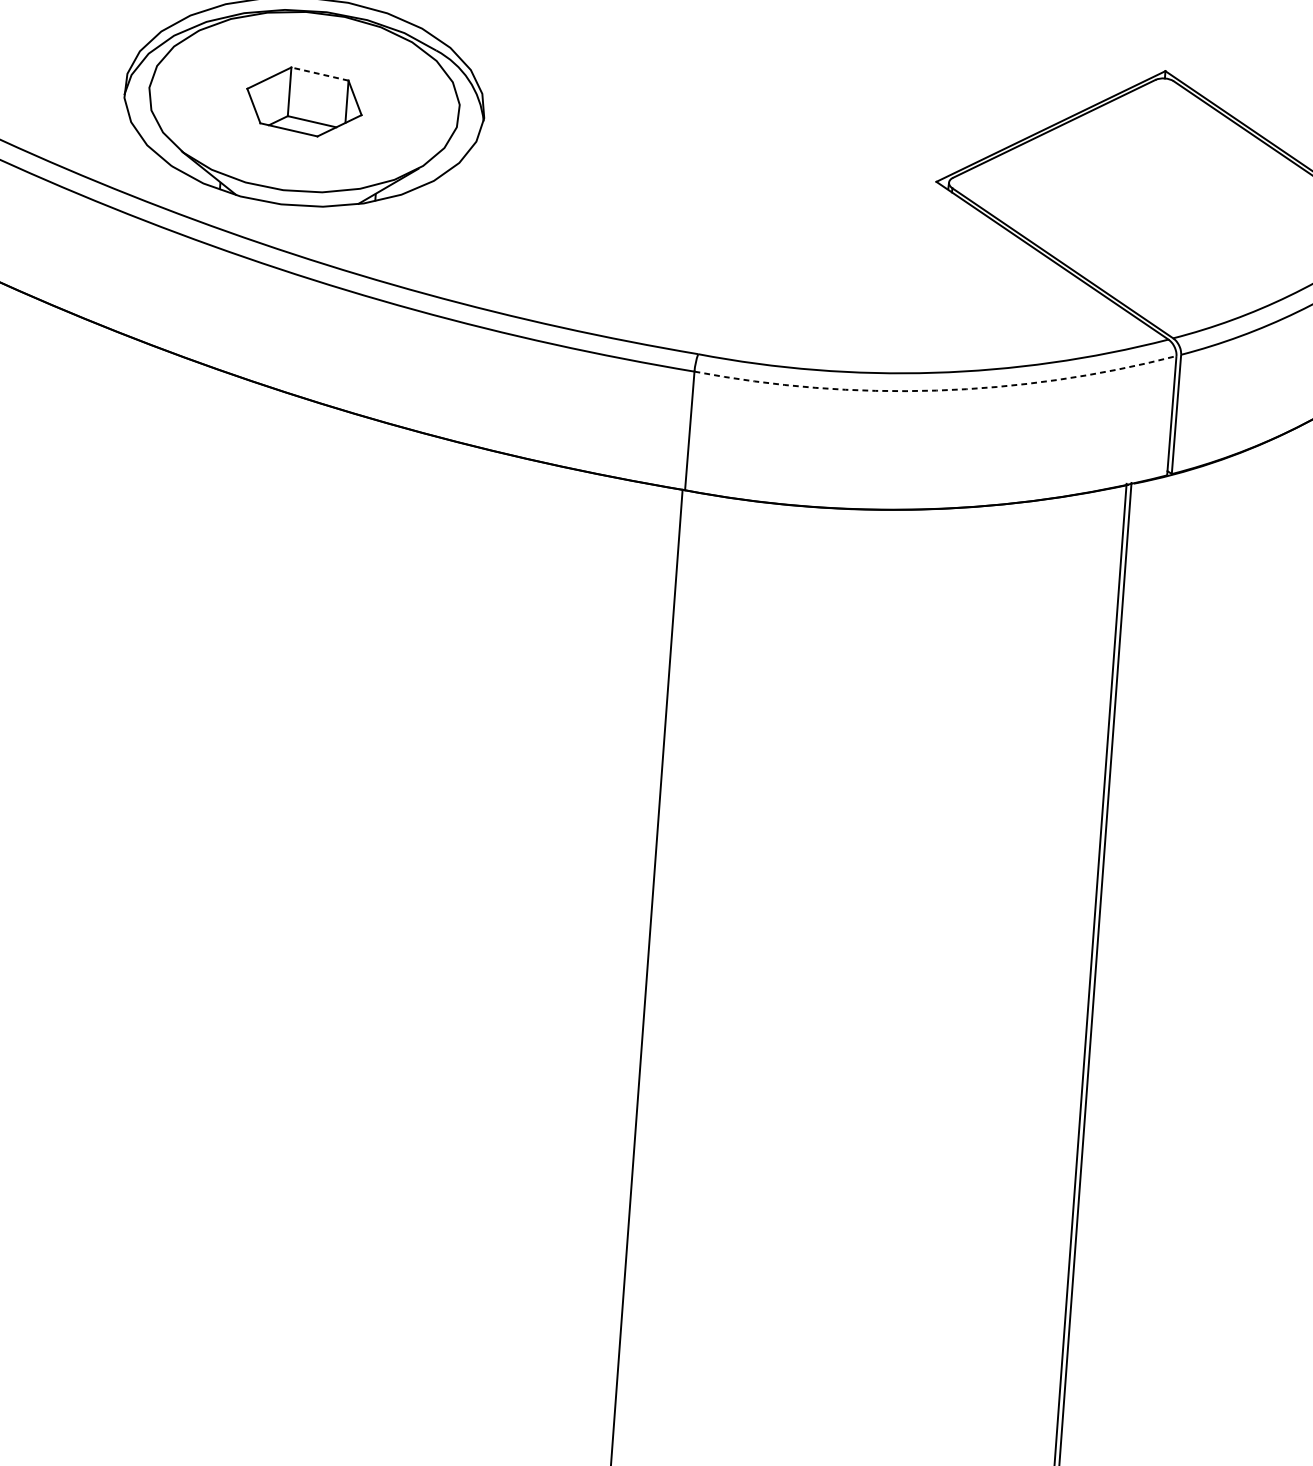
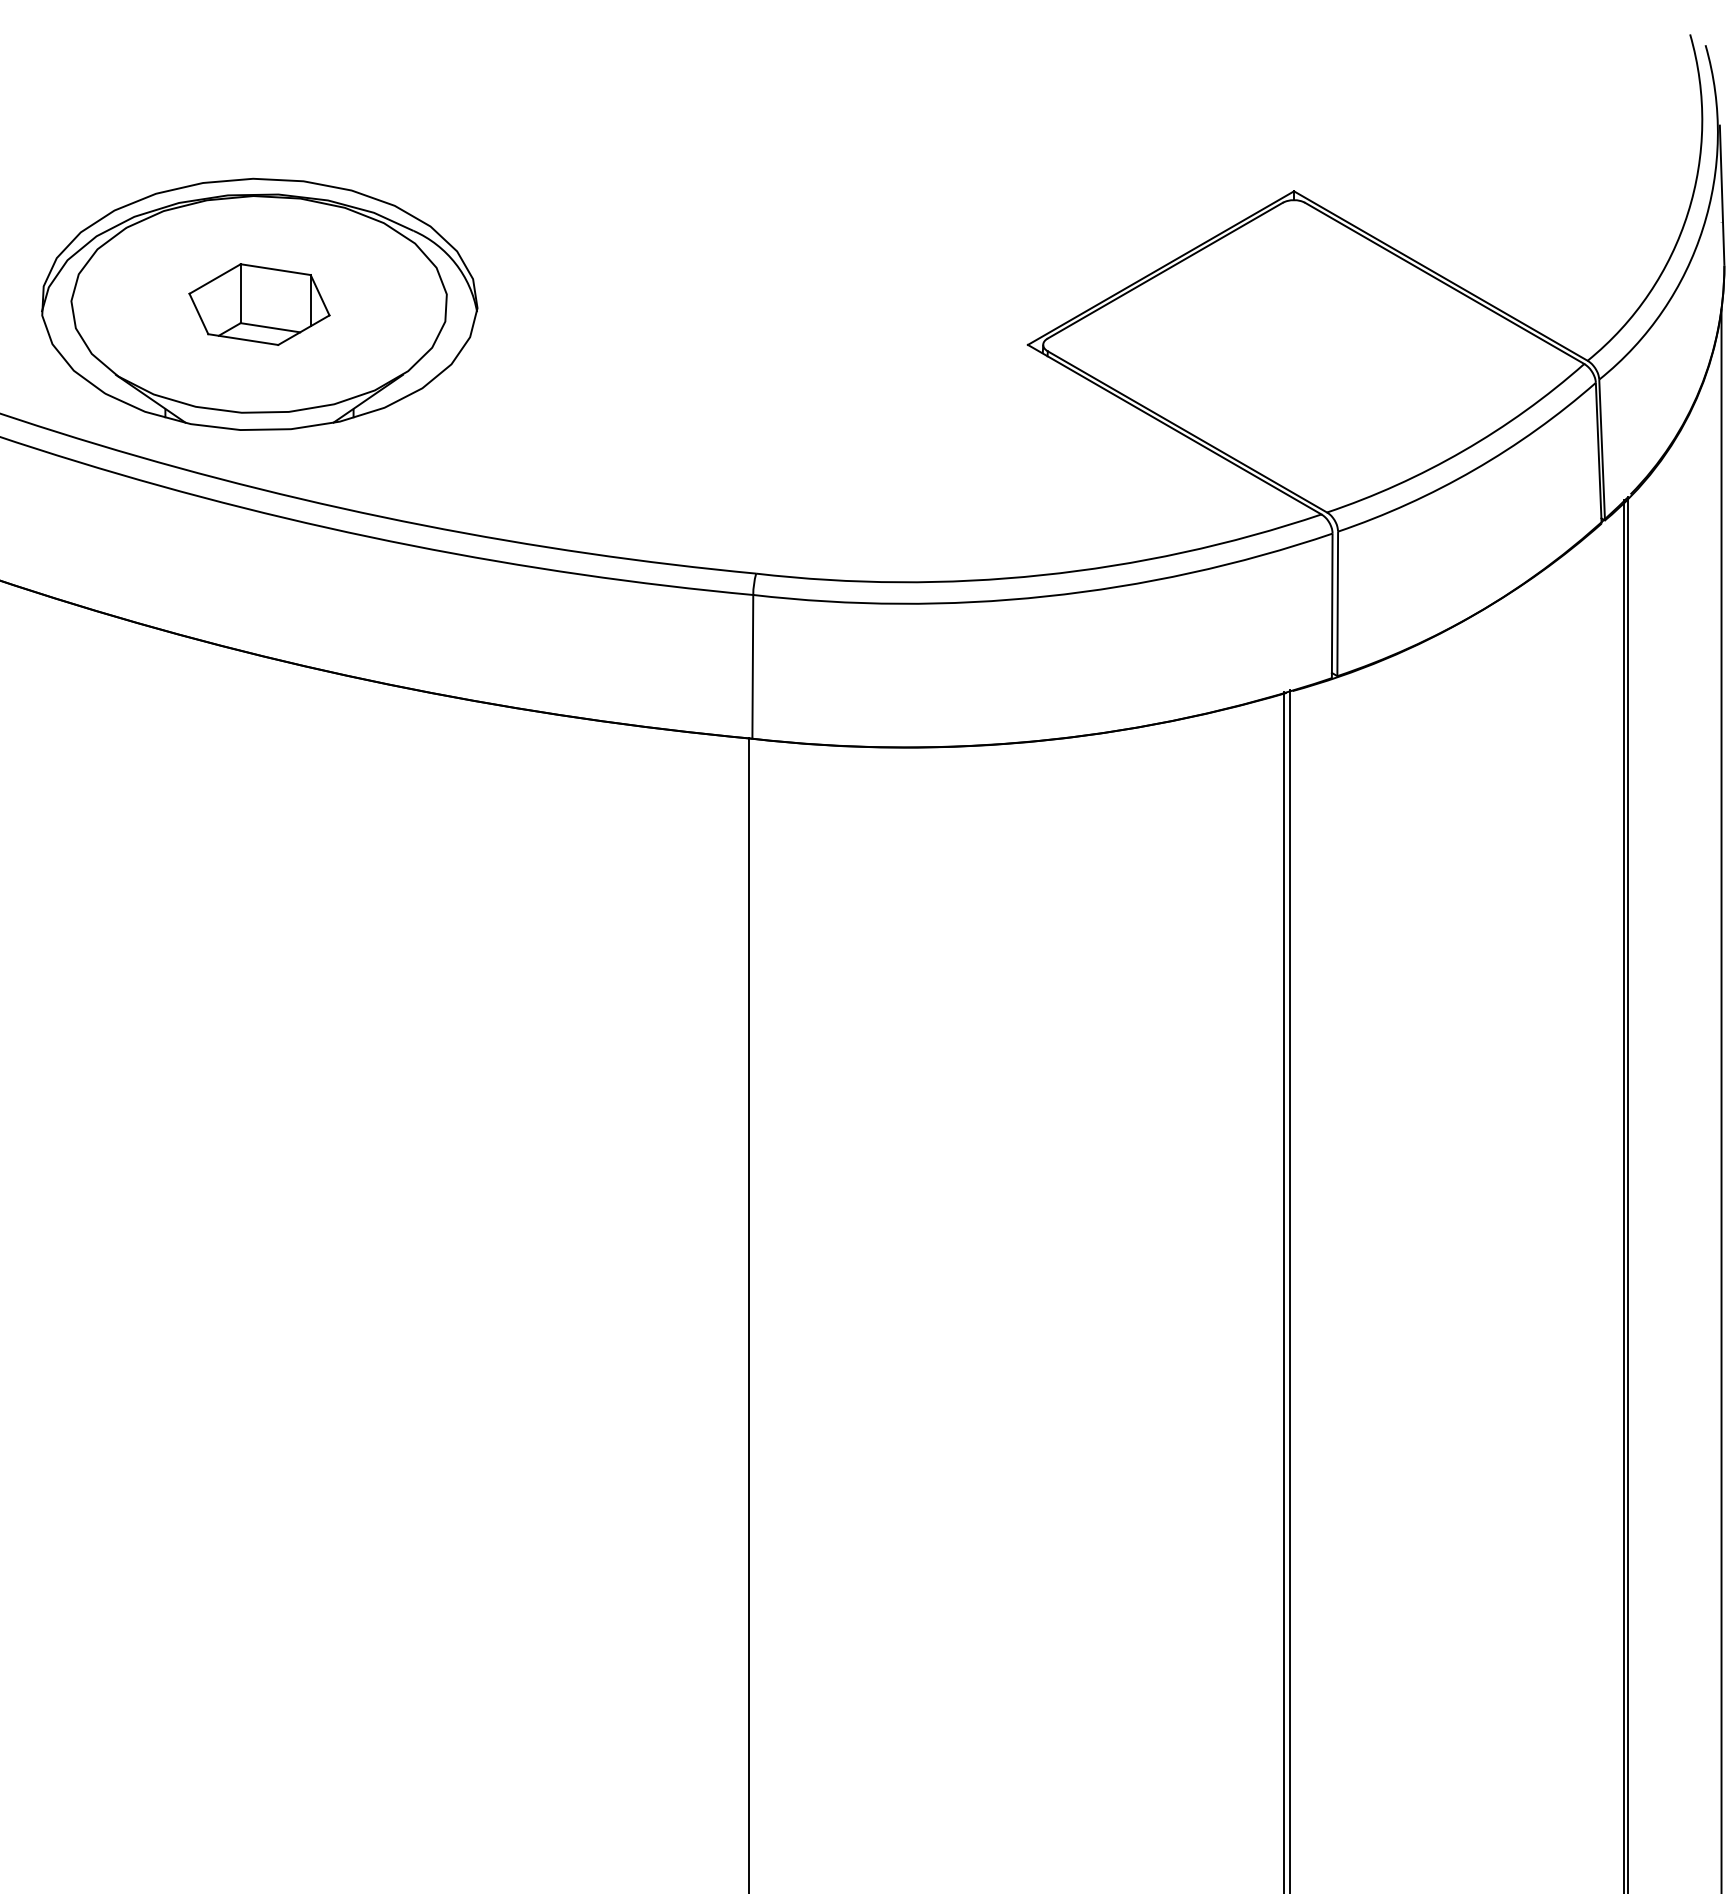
line: (319, 73) -> (275, 269), dashed -> solid
arc: (936, 390) -> (1046, 596), dashed -> solid

